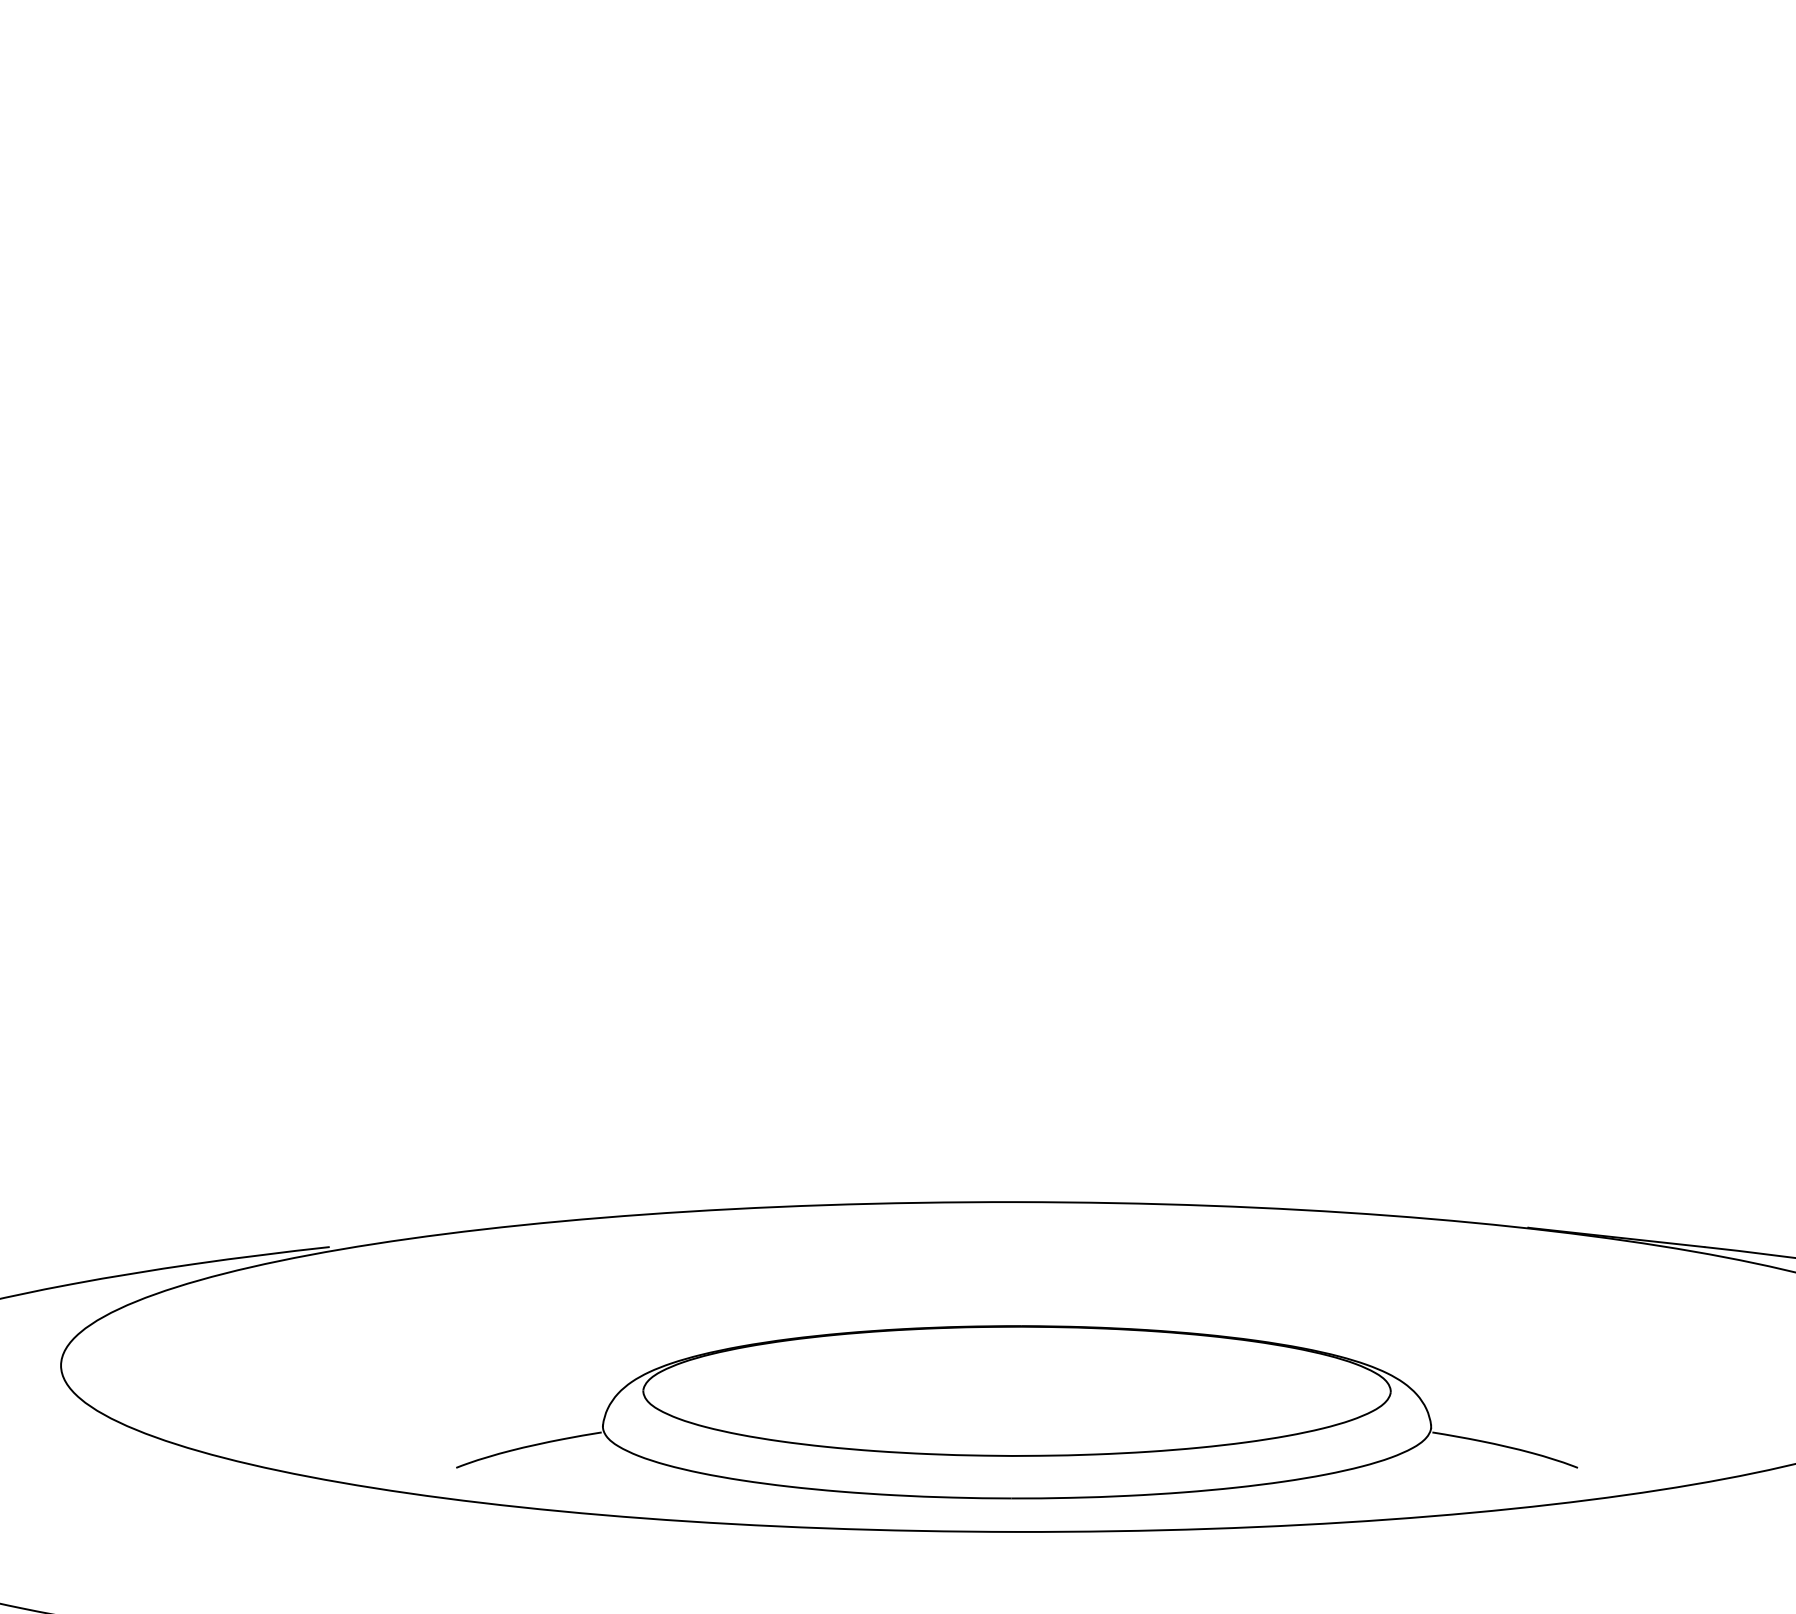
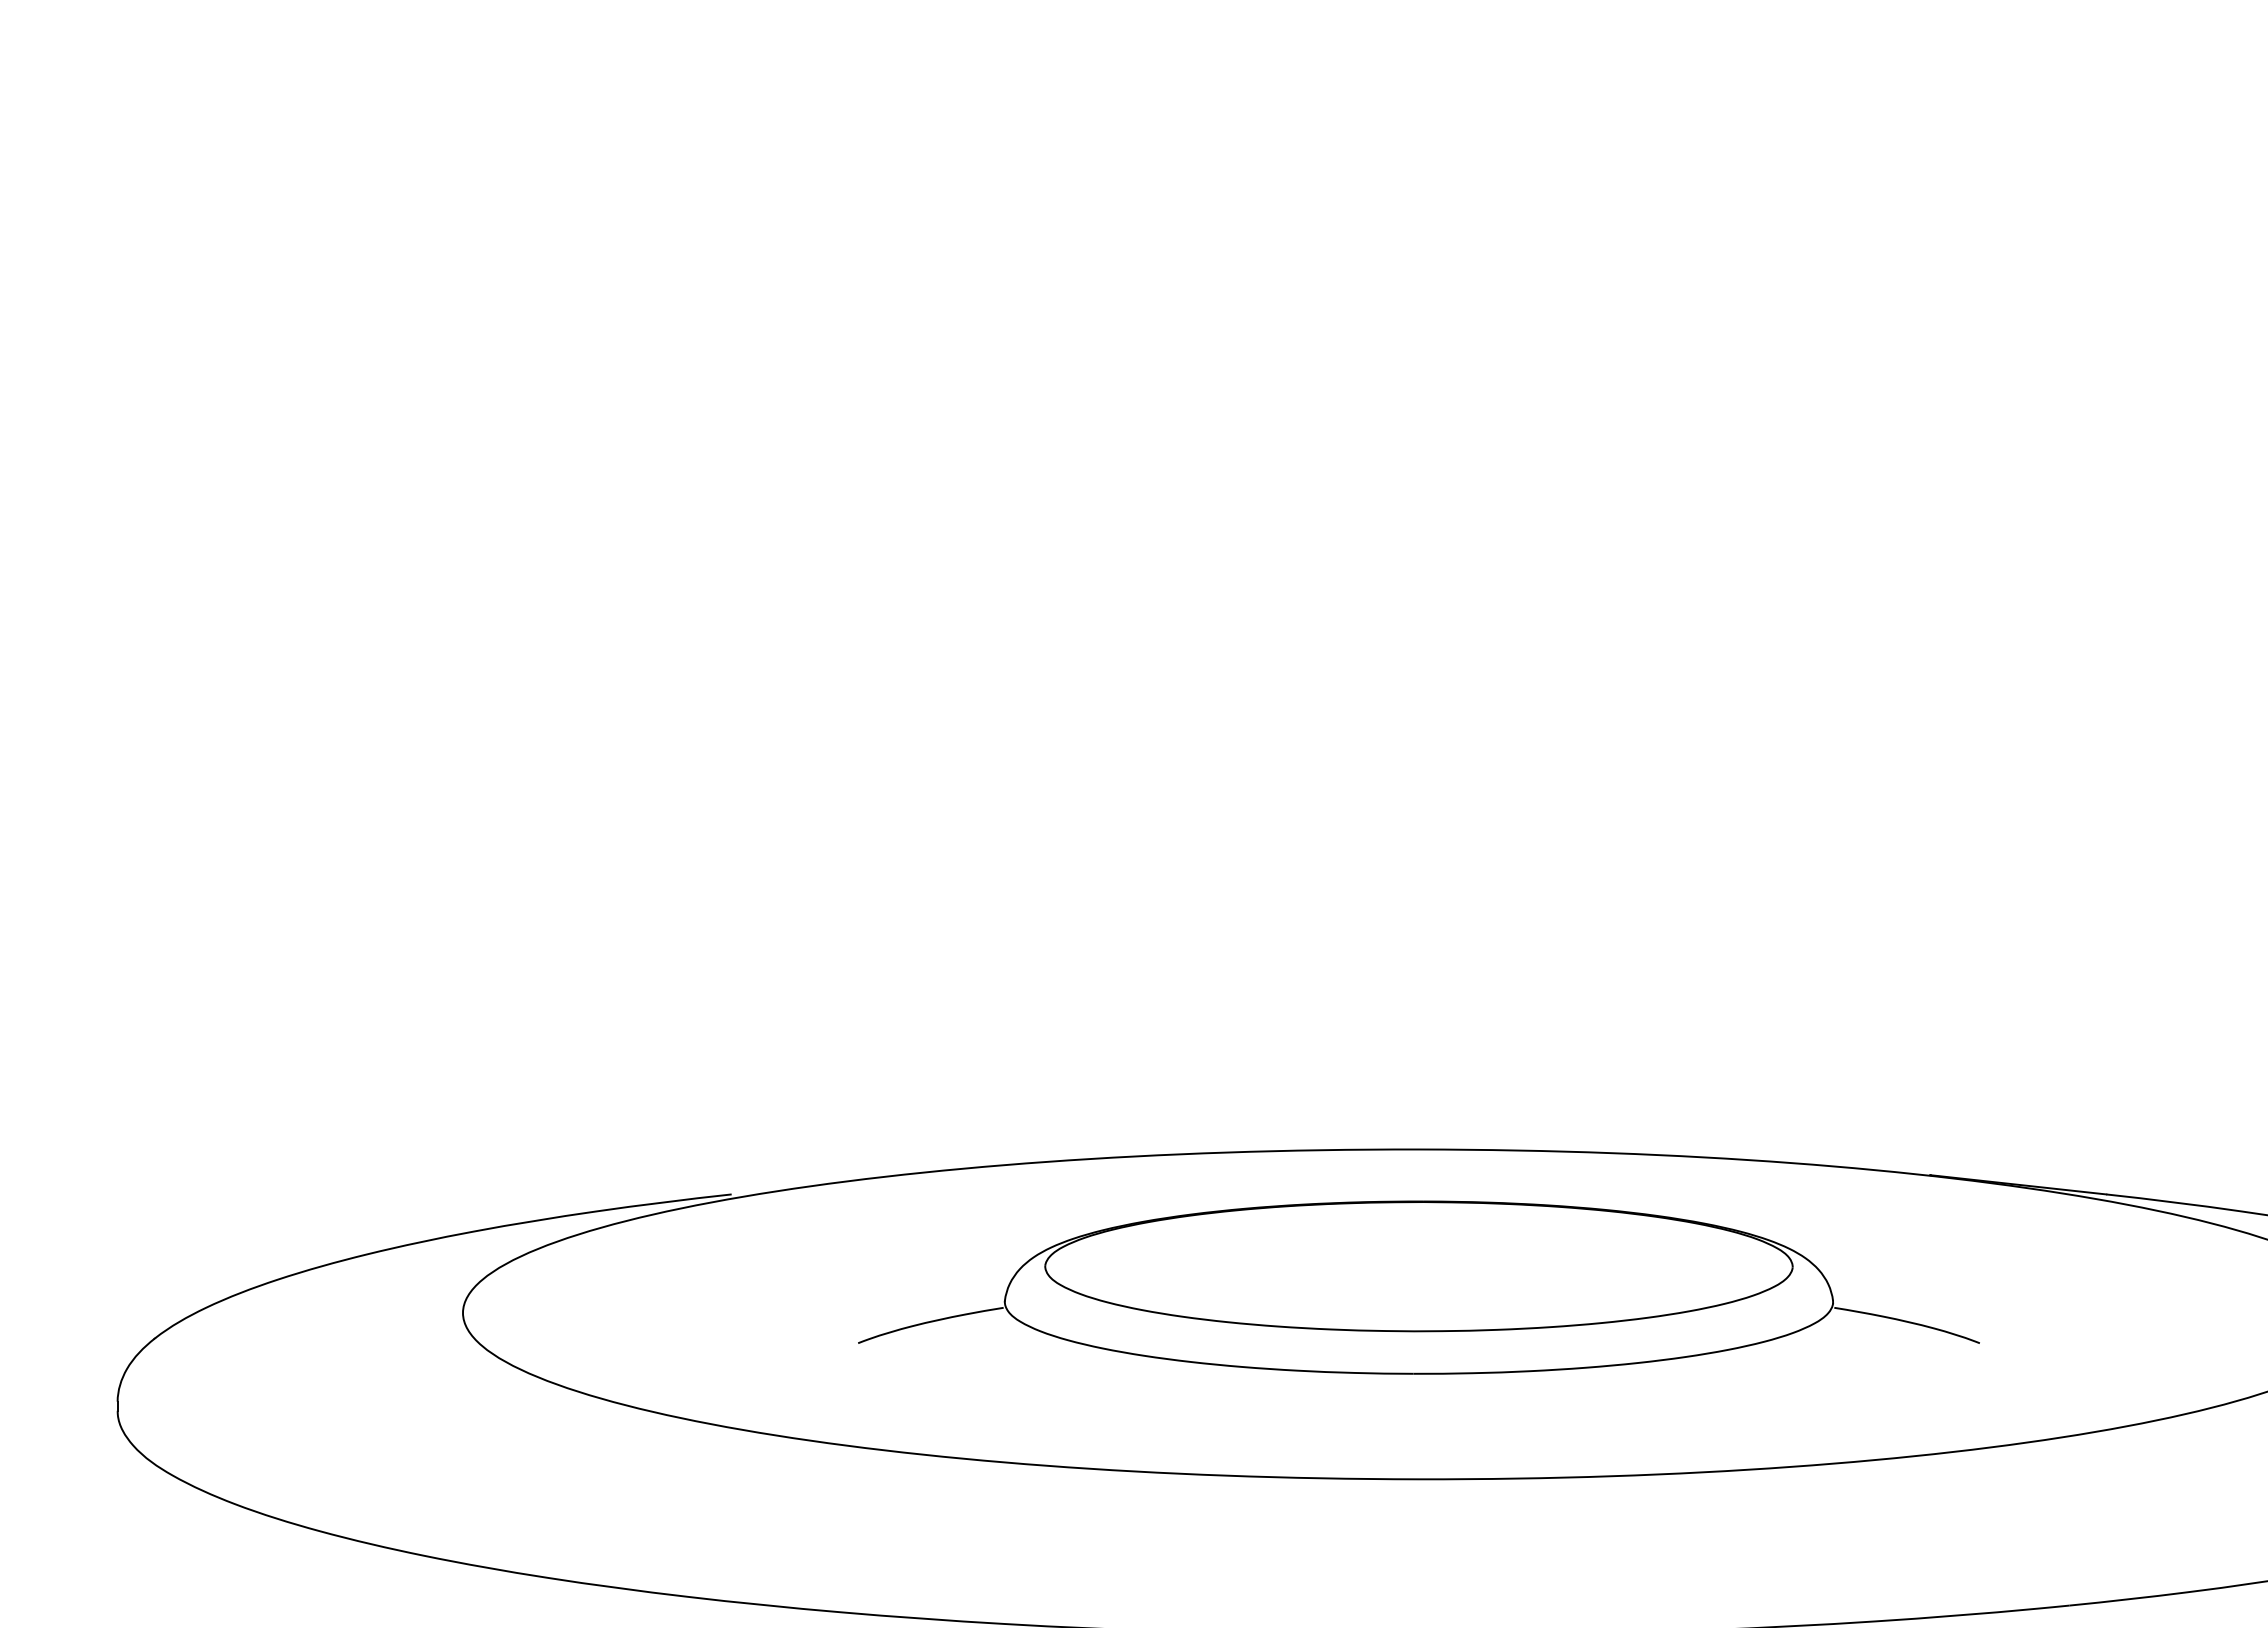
part: (1016, 1412) -> (1418, 1287), moved

